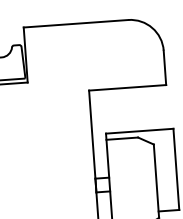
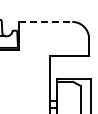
line: (75, 22) -> (45, 21), solid -> dashed

